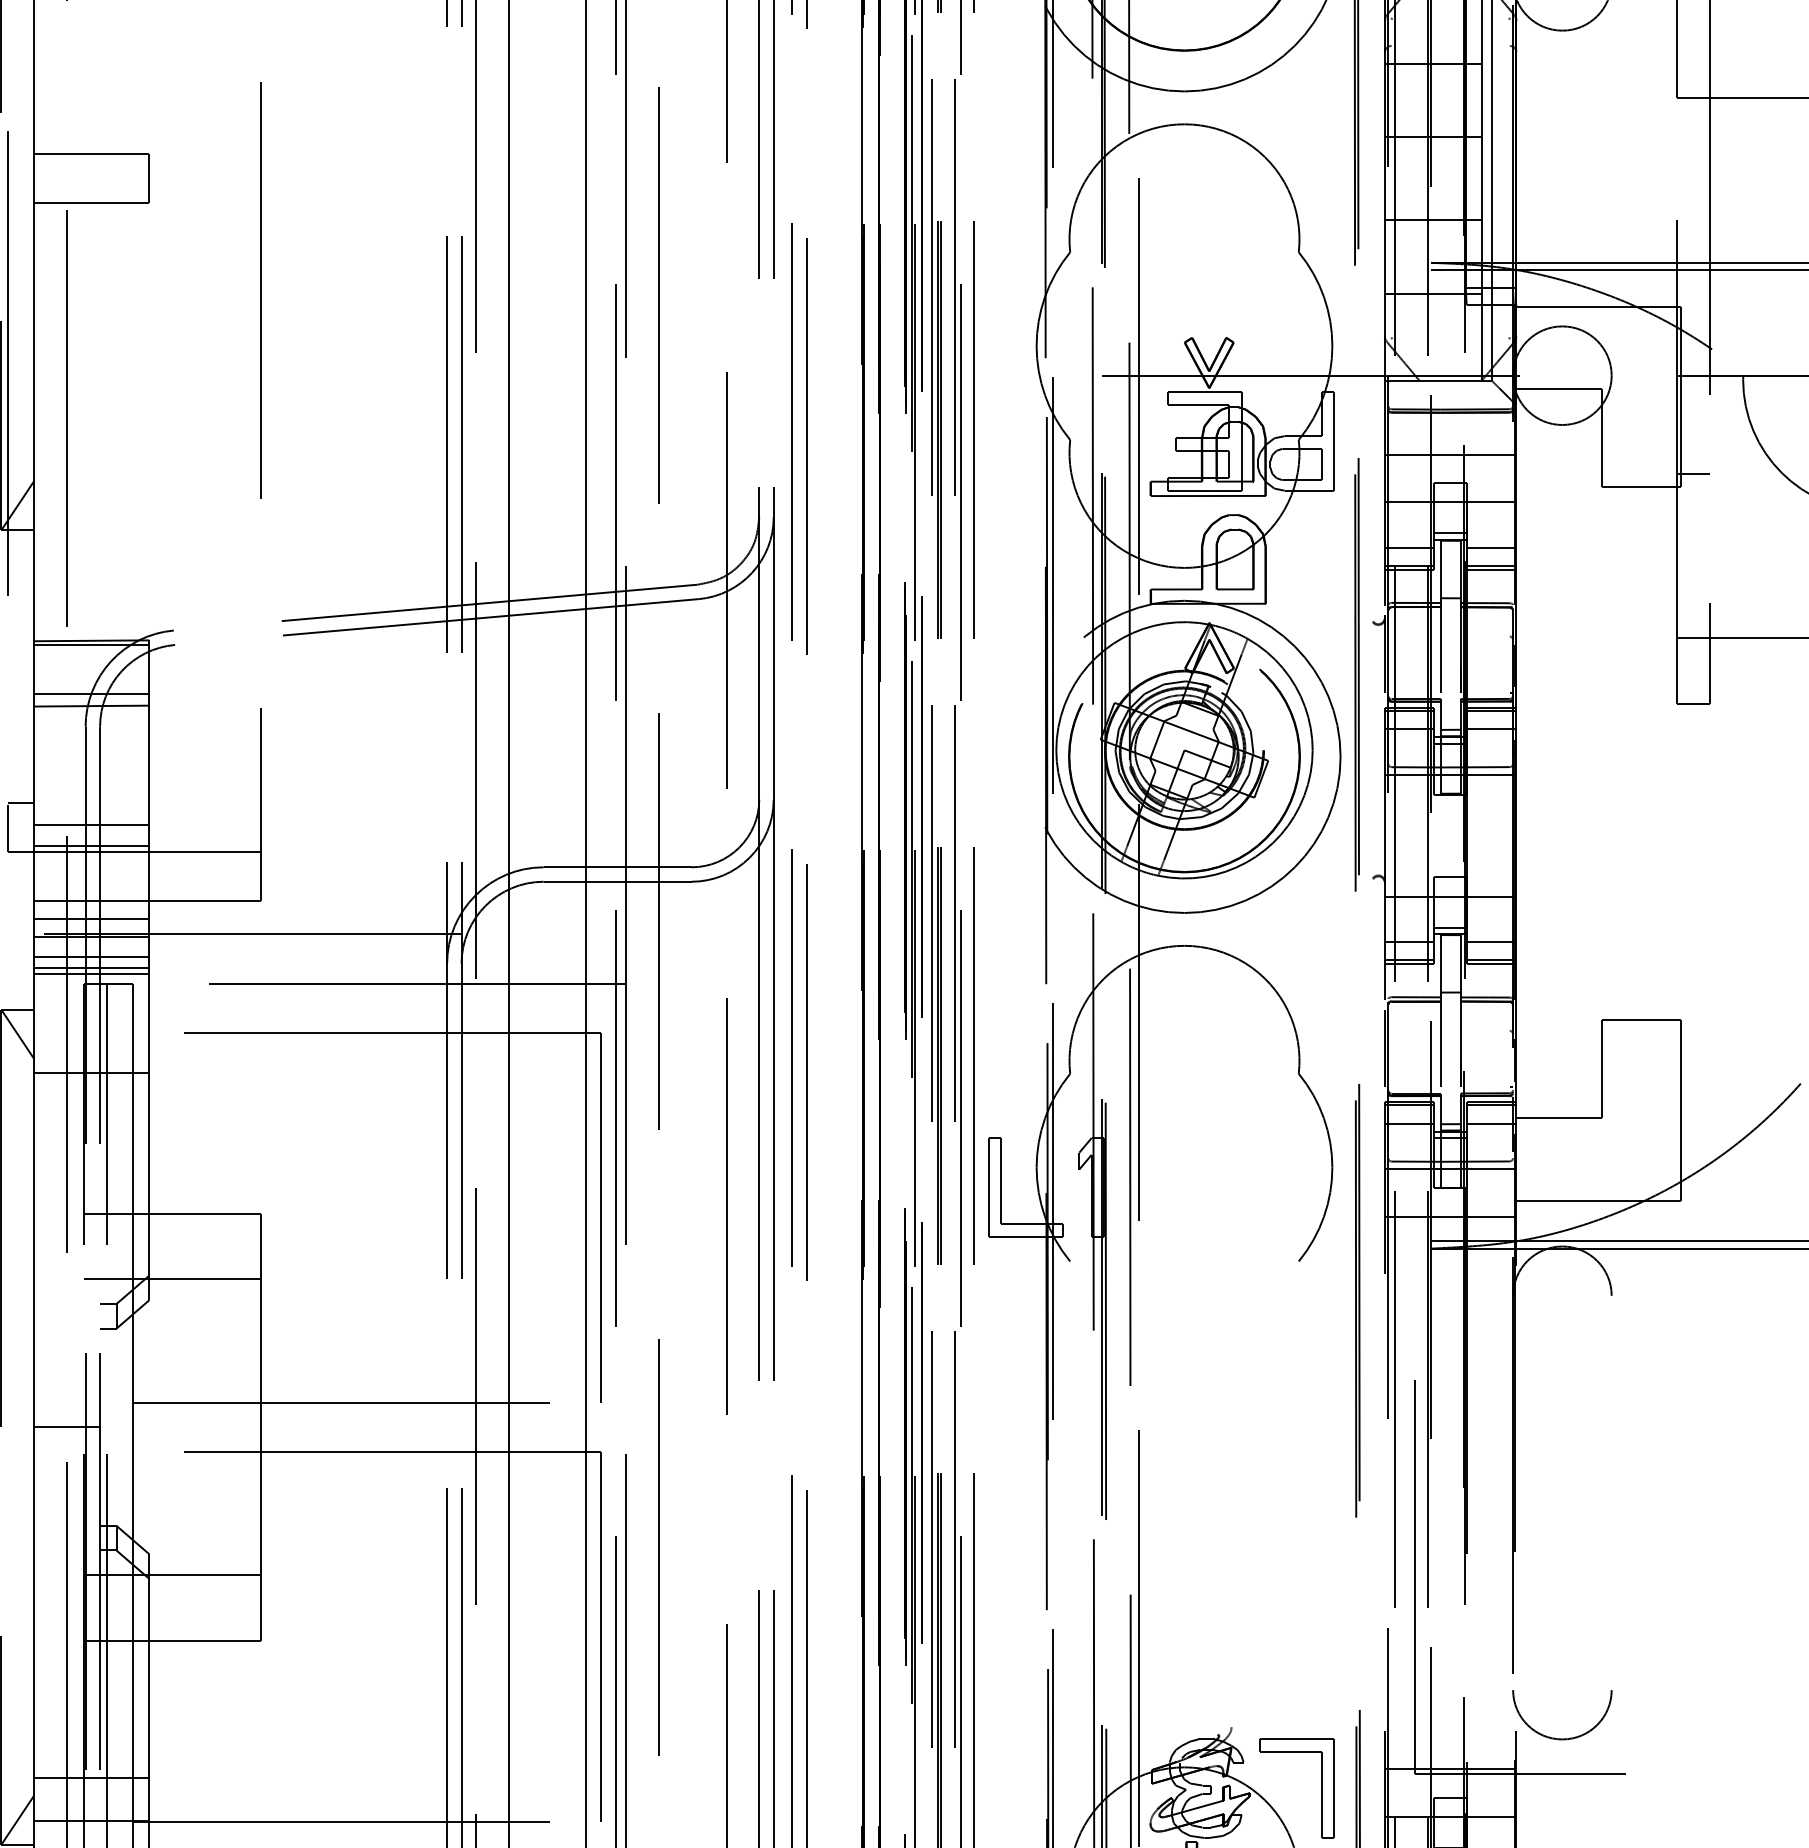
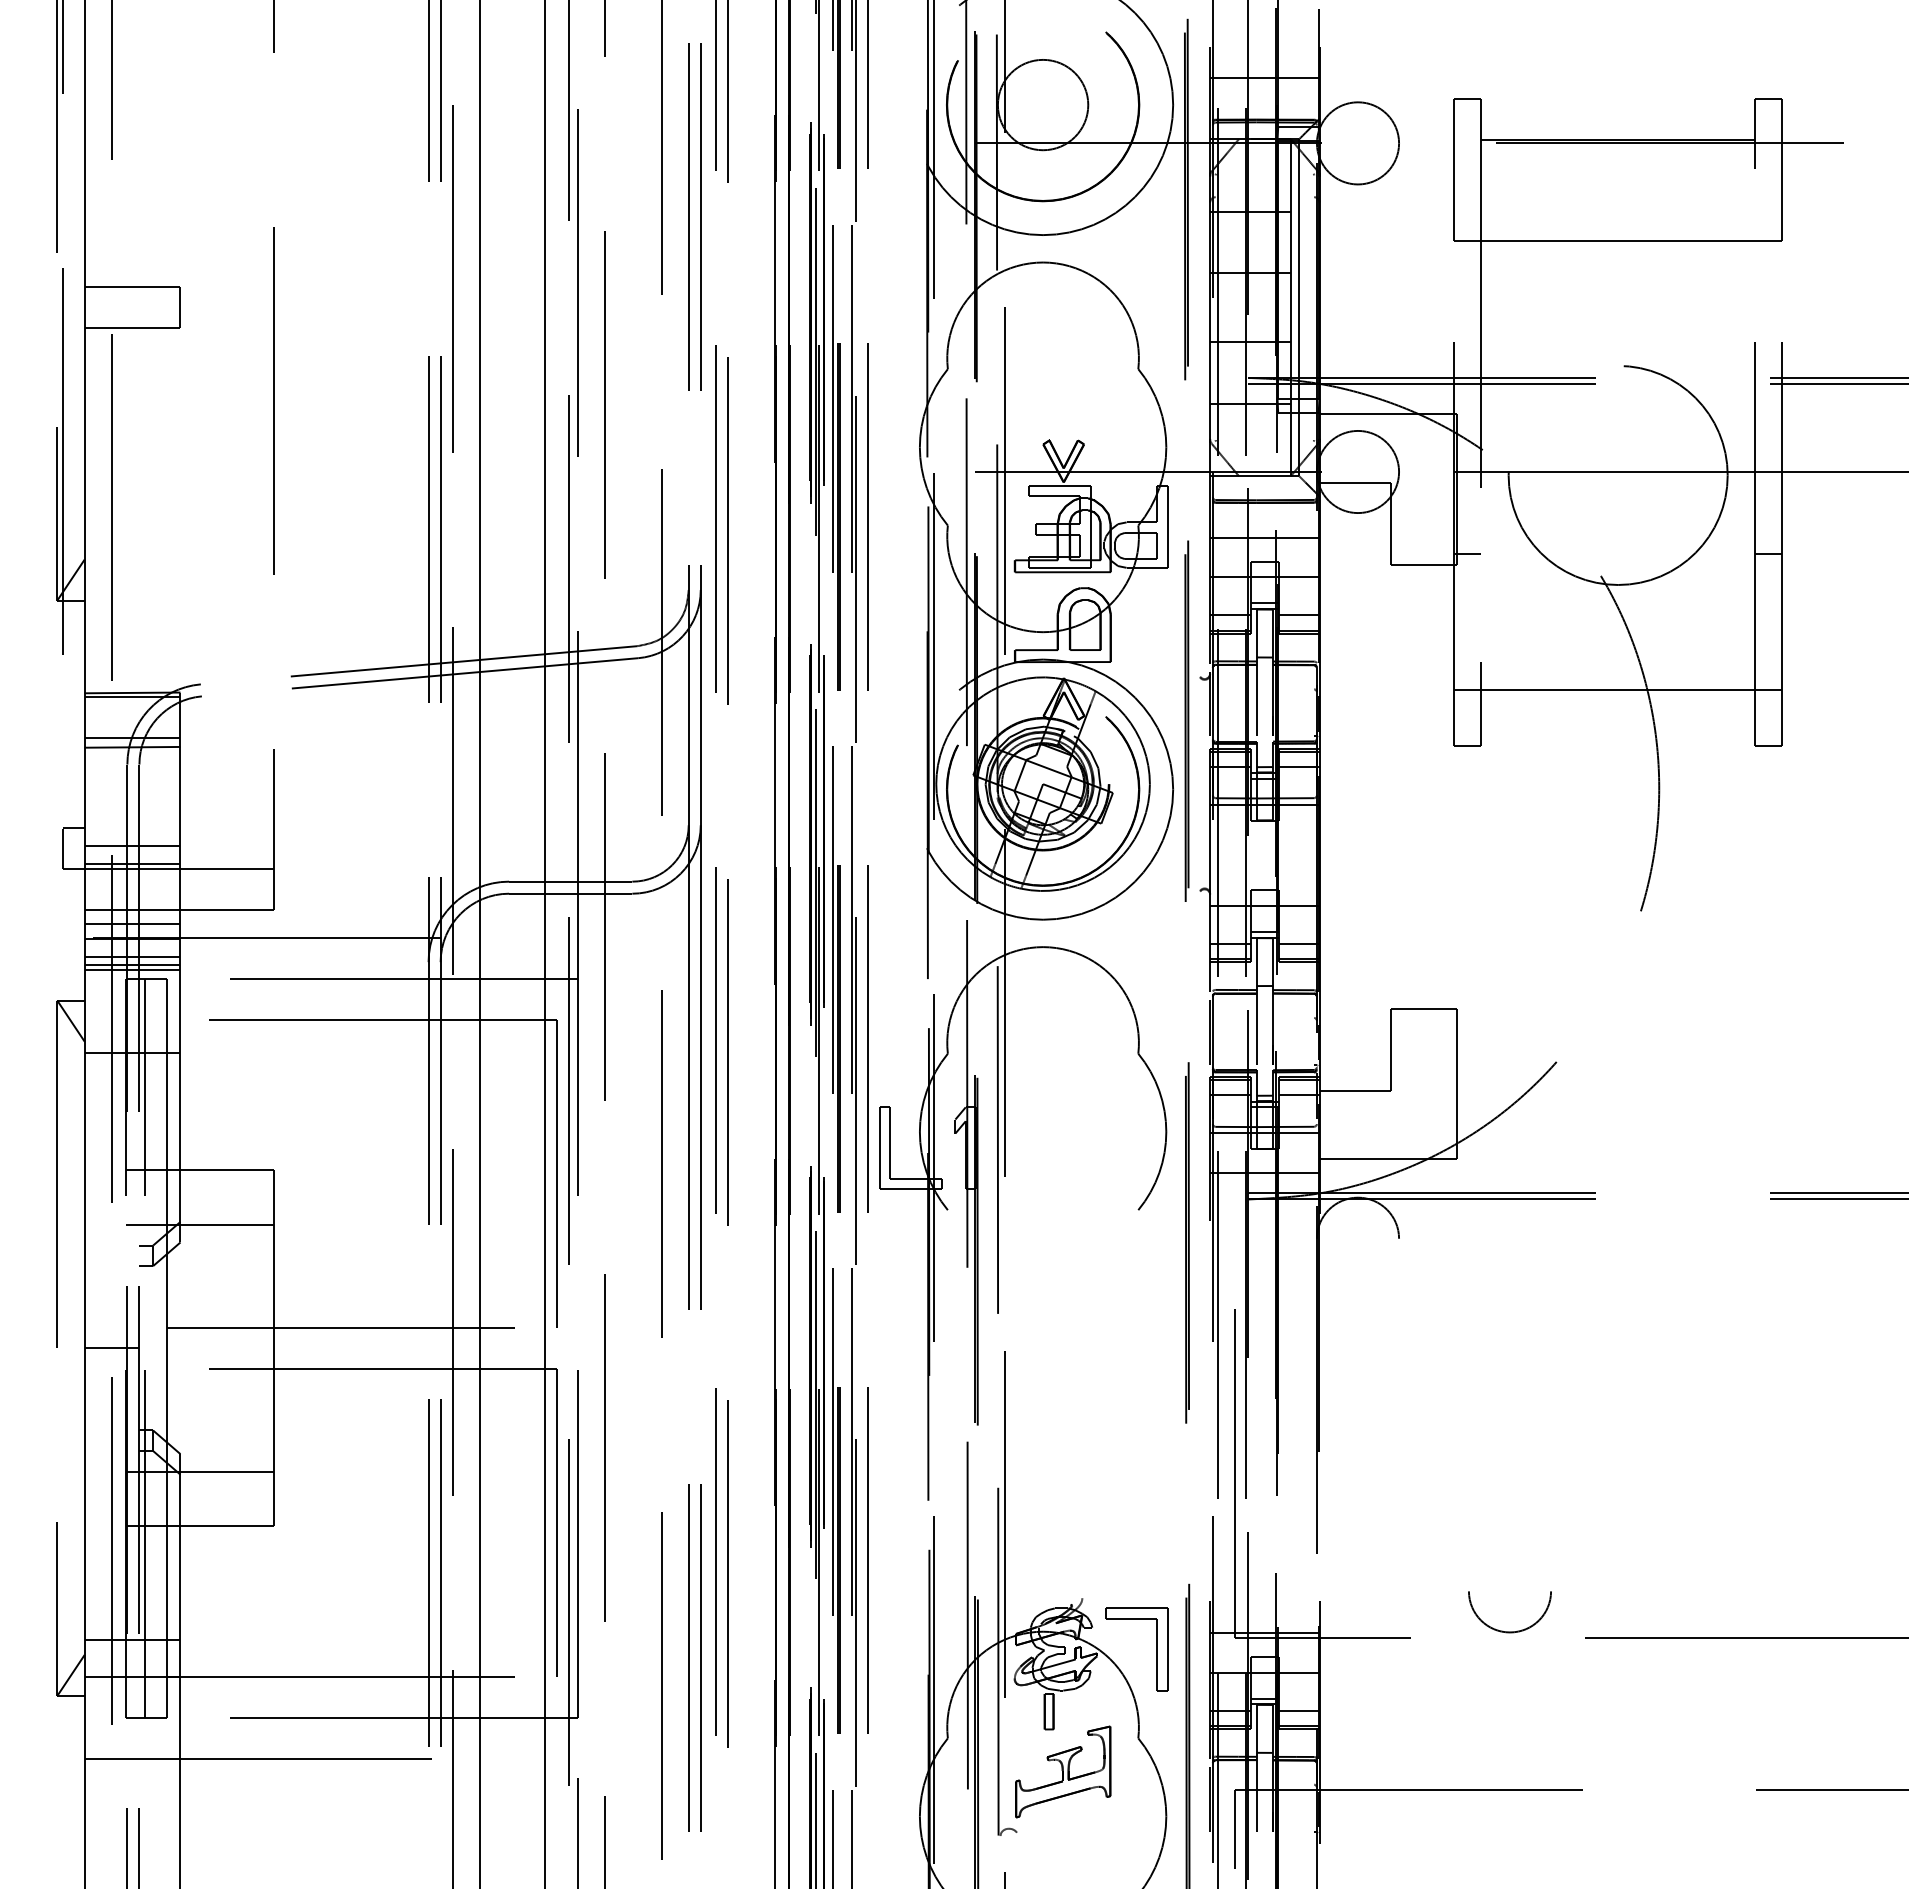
arc: (1561, 1738) -> (1509, 1631), moved

